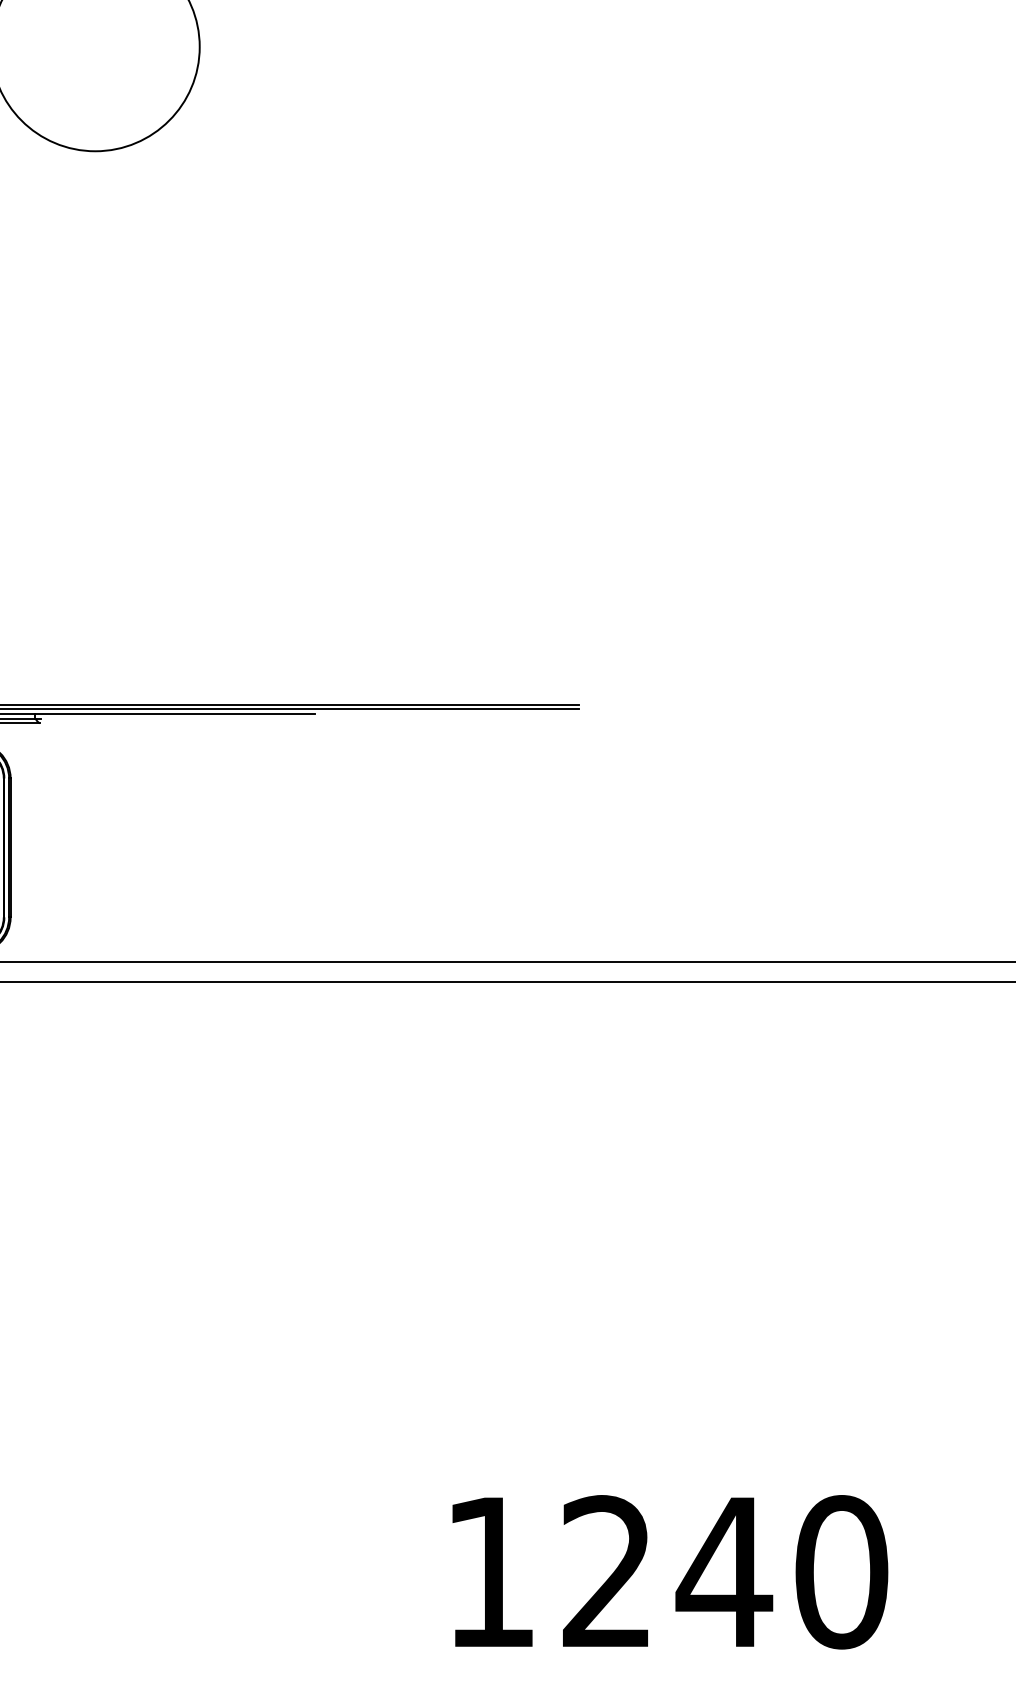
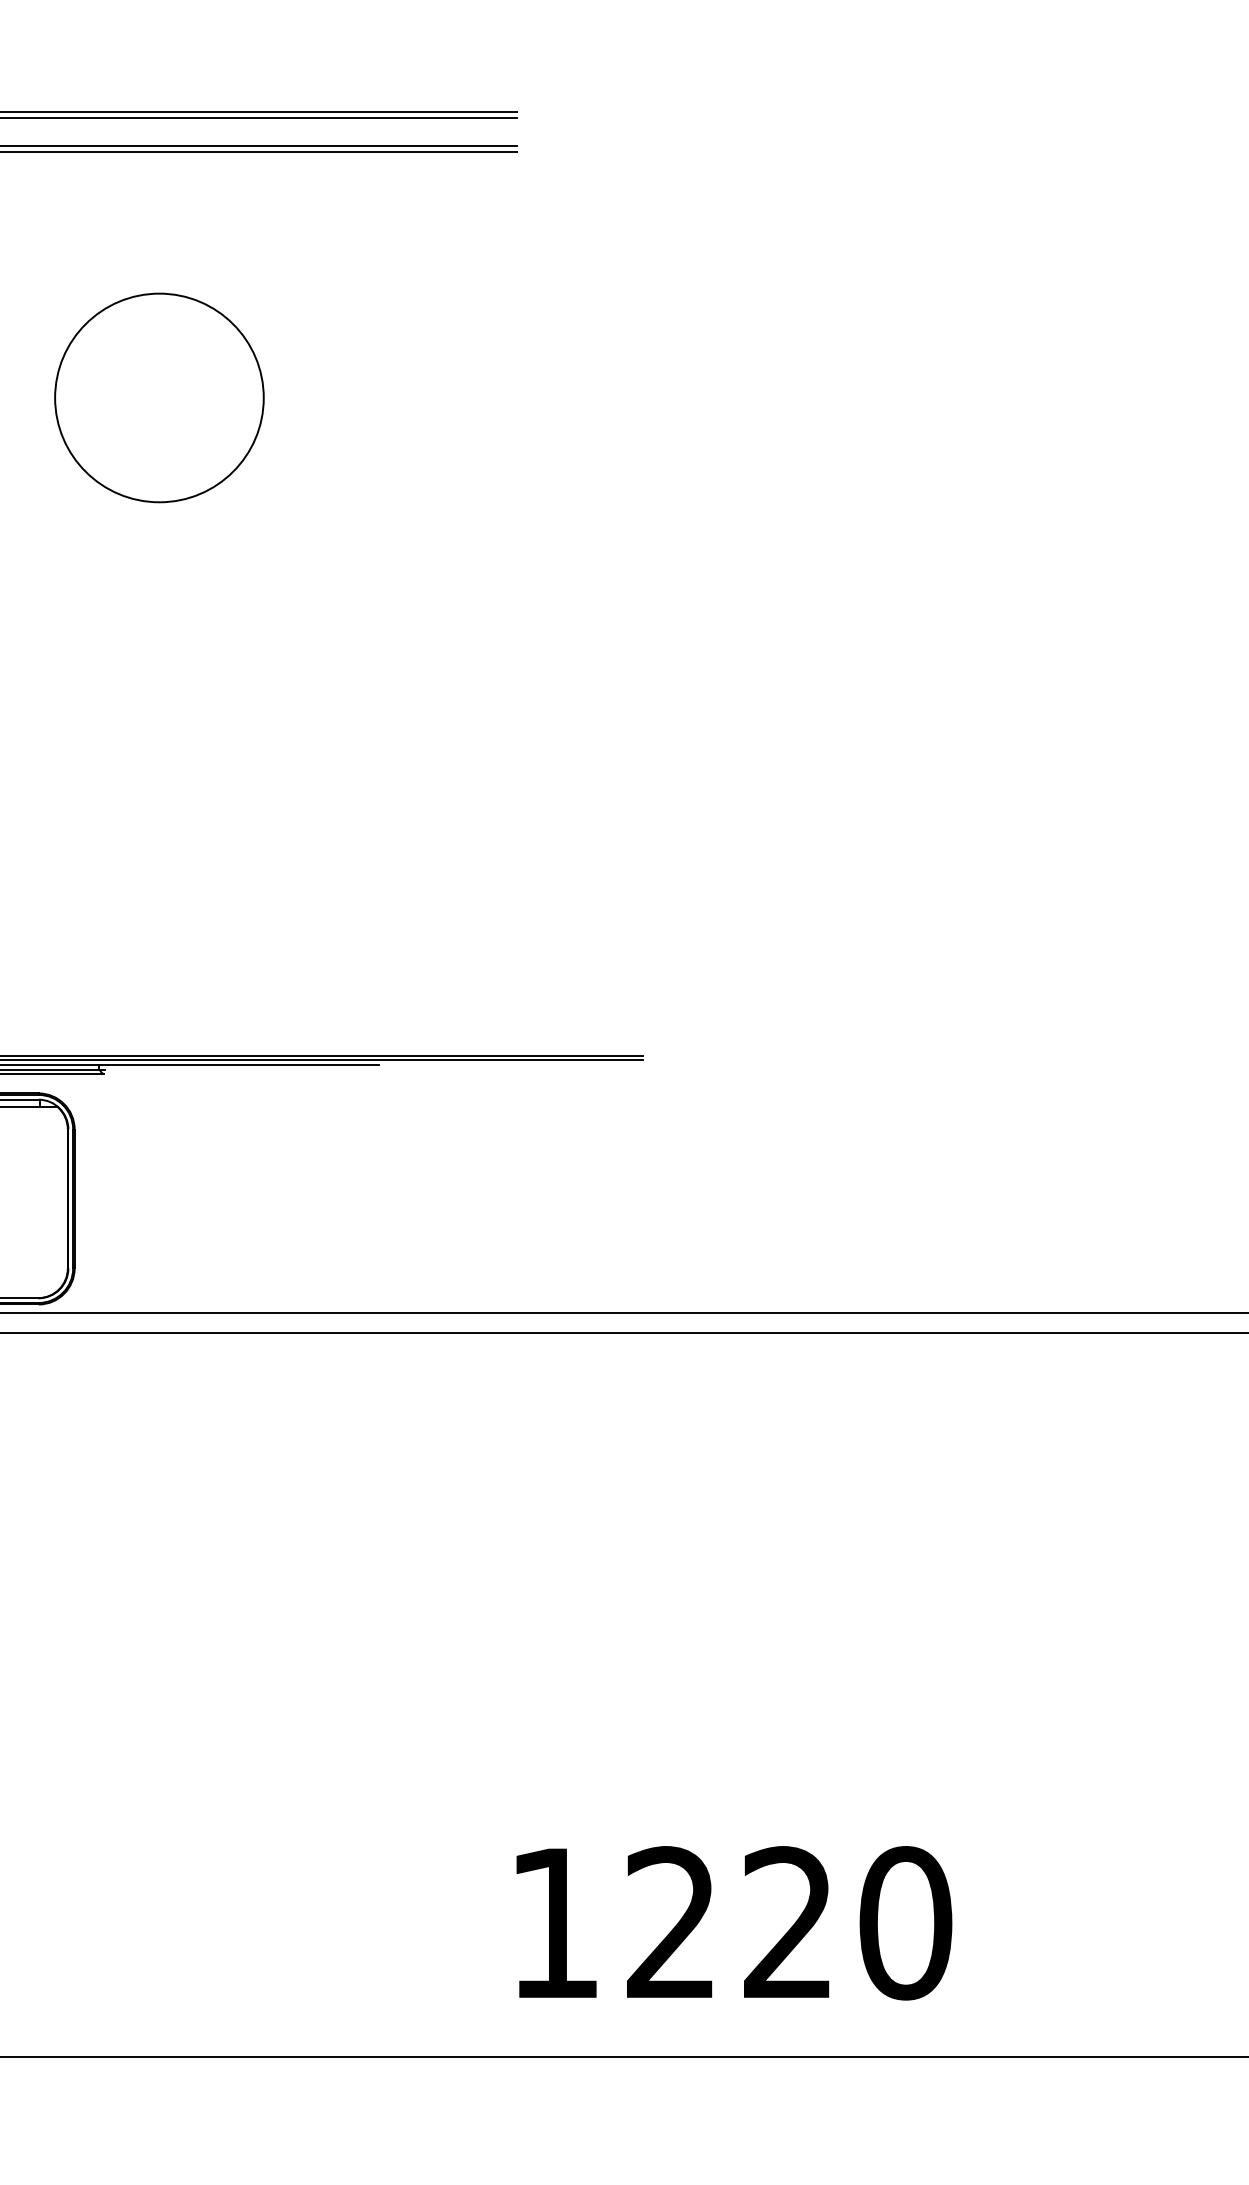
text: (724, 1570) -> (788, 1921), 1240 -> 1220

